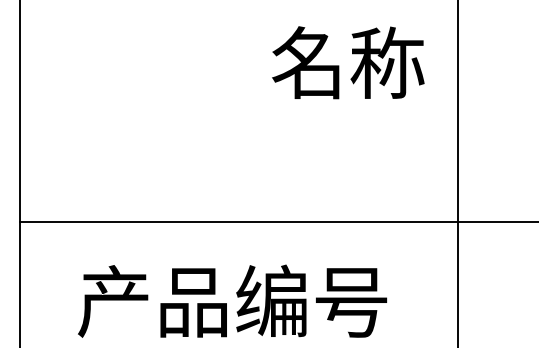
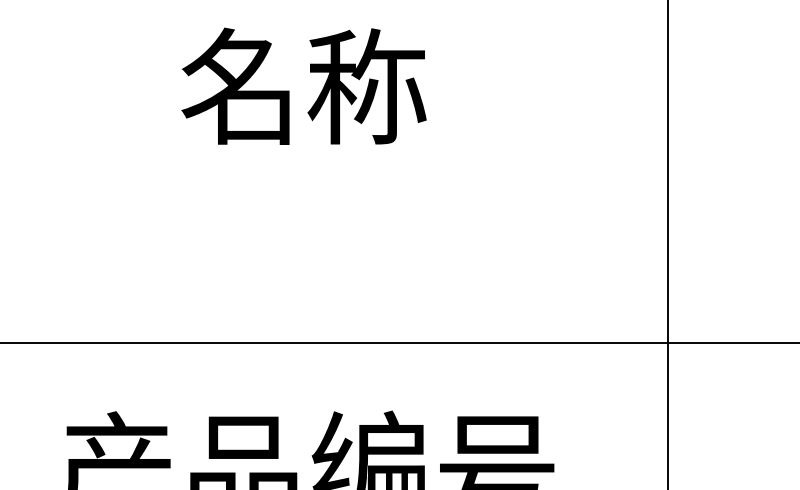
text: (348, 62) -> (304, 85), moved

